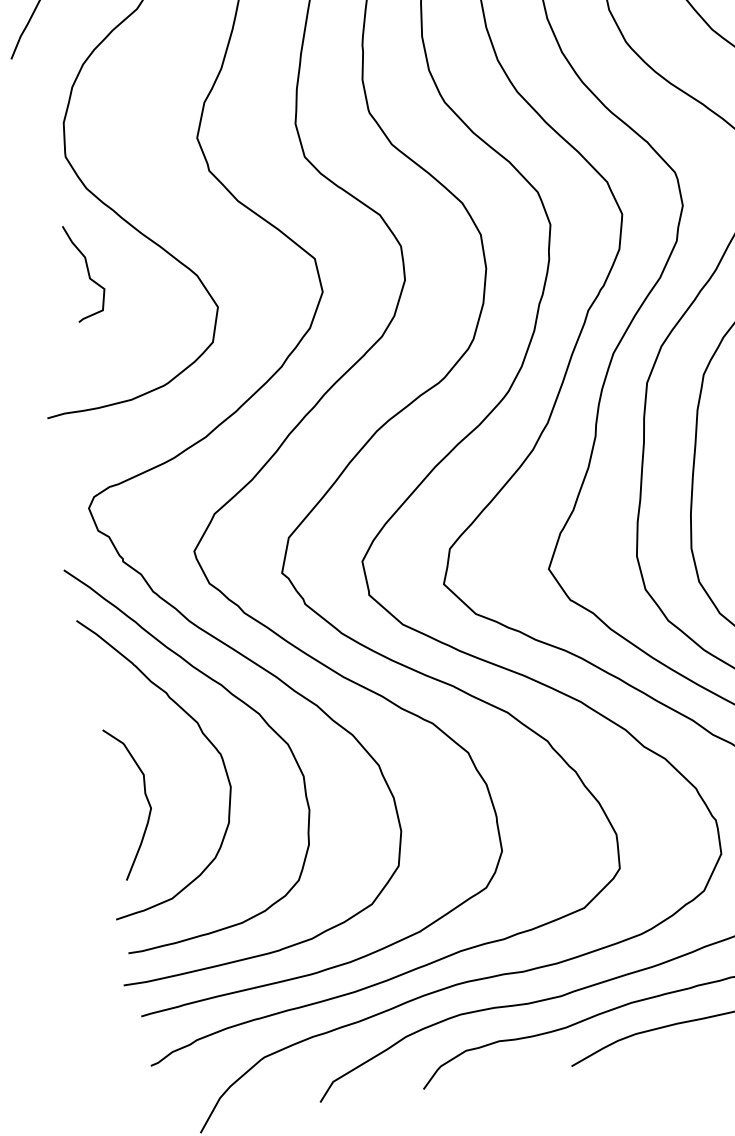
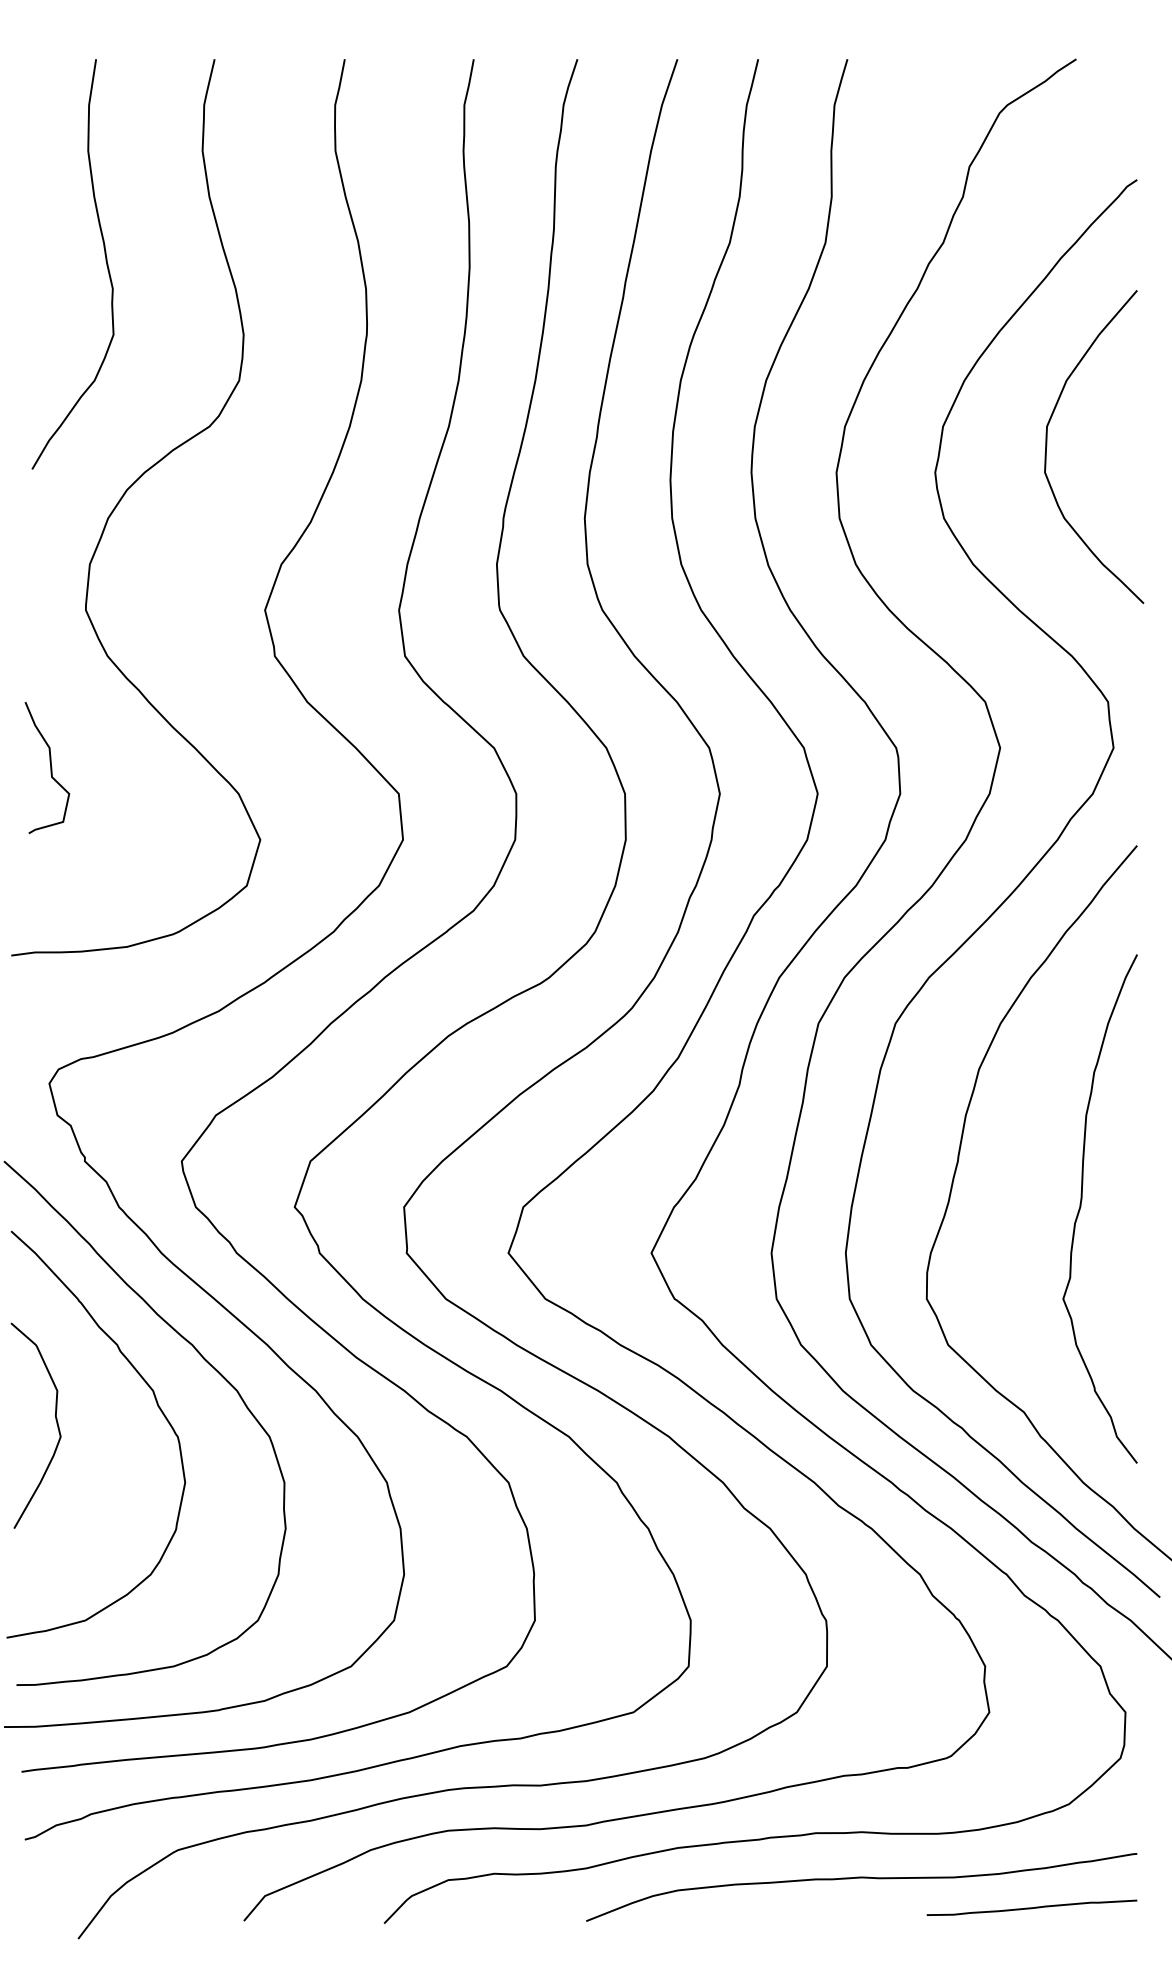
curve: (87, 272) -> (50, 768), moved
curve: (145, 796) -> (55, 1420), moved

